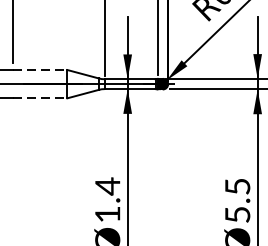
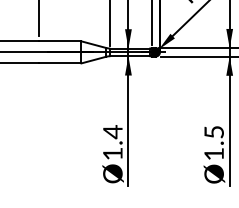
line: (40, 70) -> (60, 41), dashed -> solid
line: (40, 98) -> (60, 63), dashed -> solid
text: (236, 215) -> (213, 154), 5.5 -> 1.5

